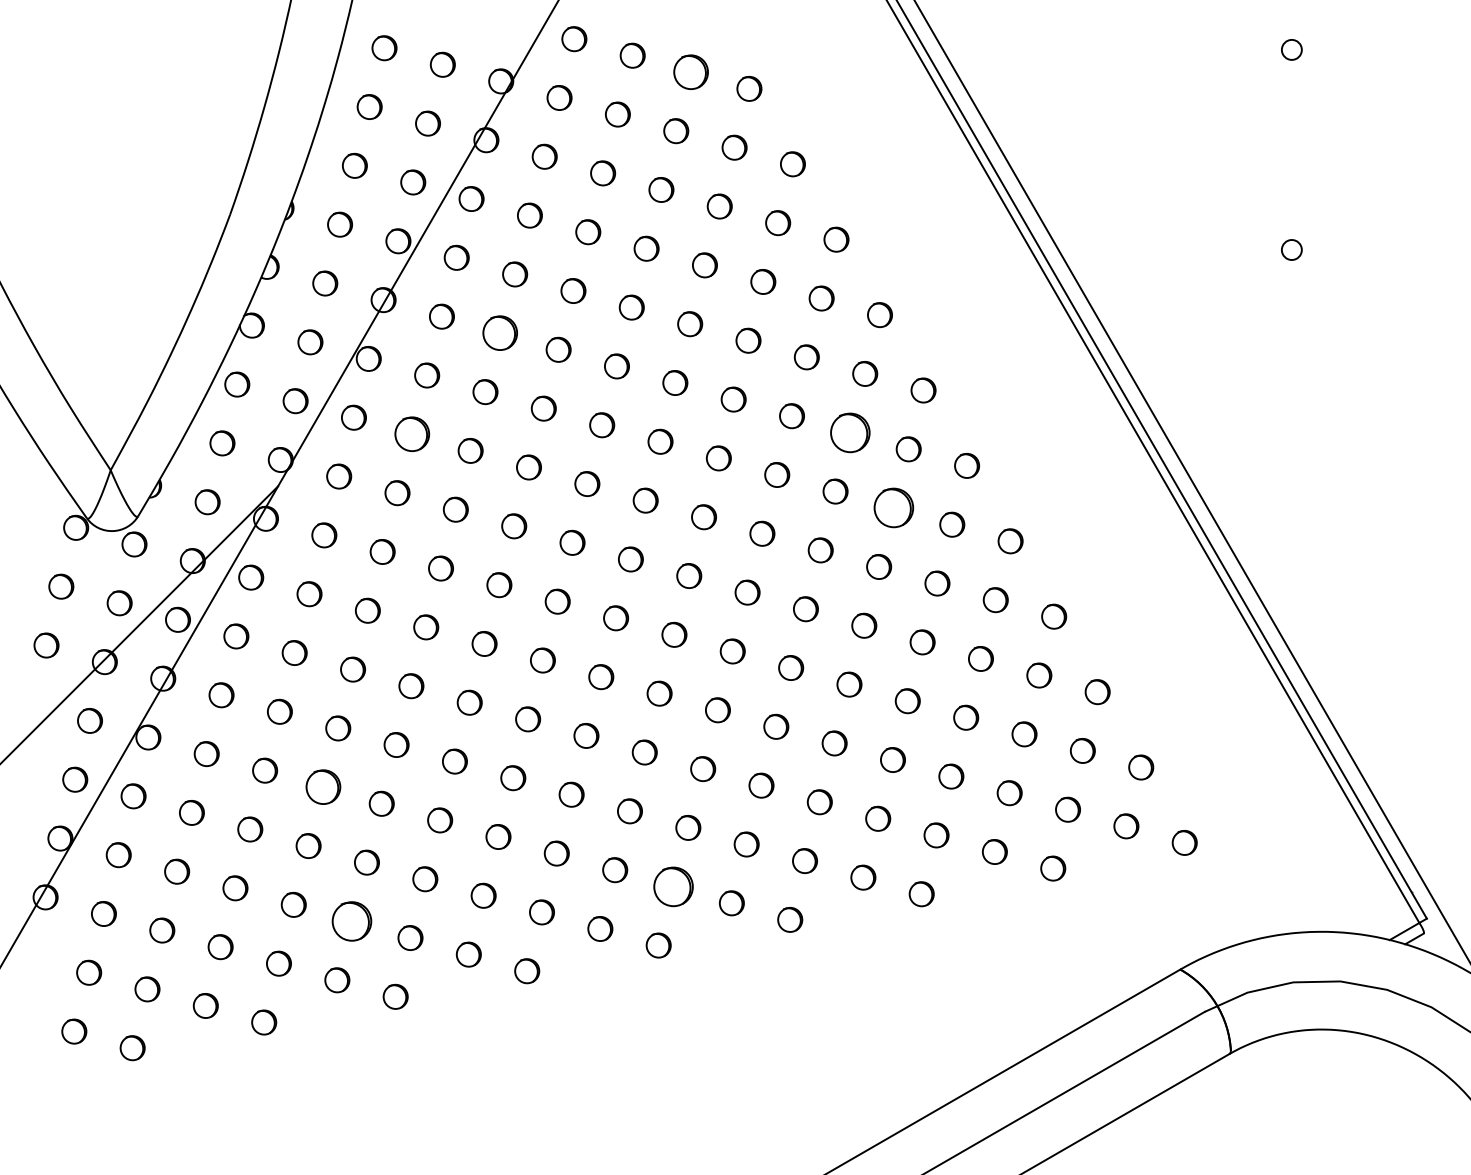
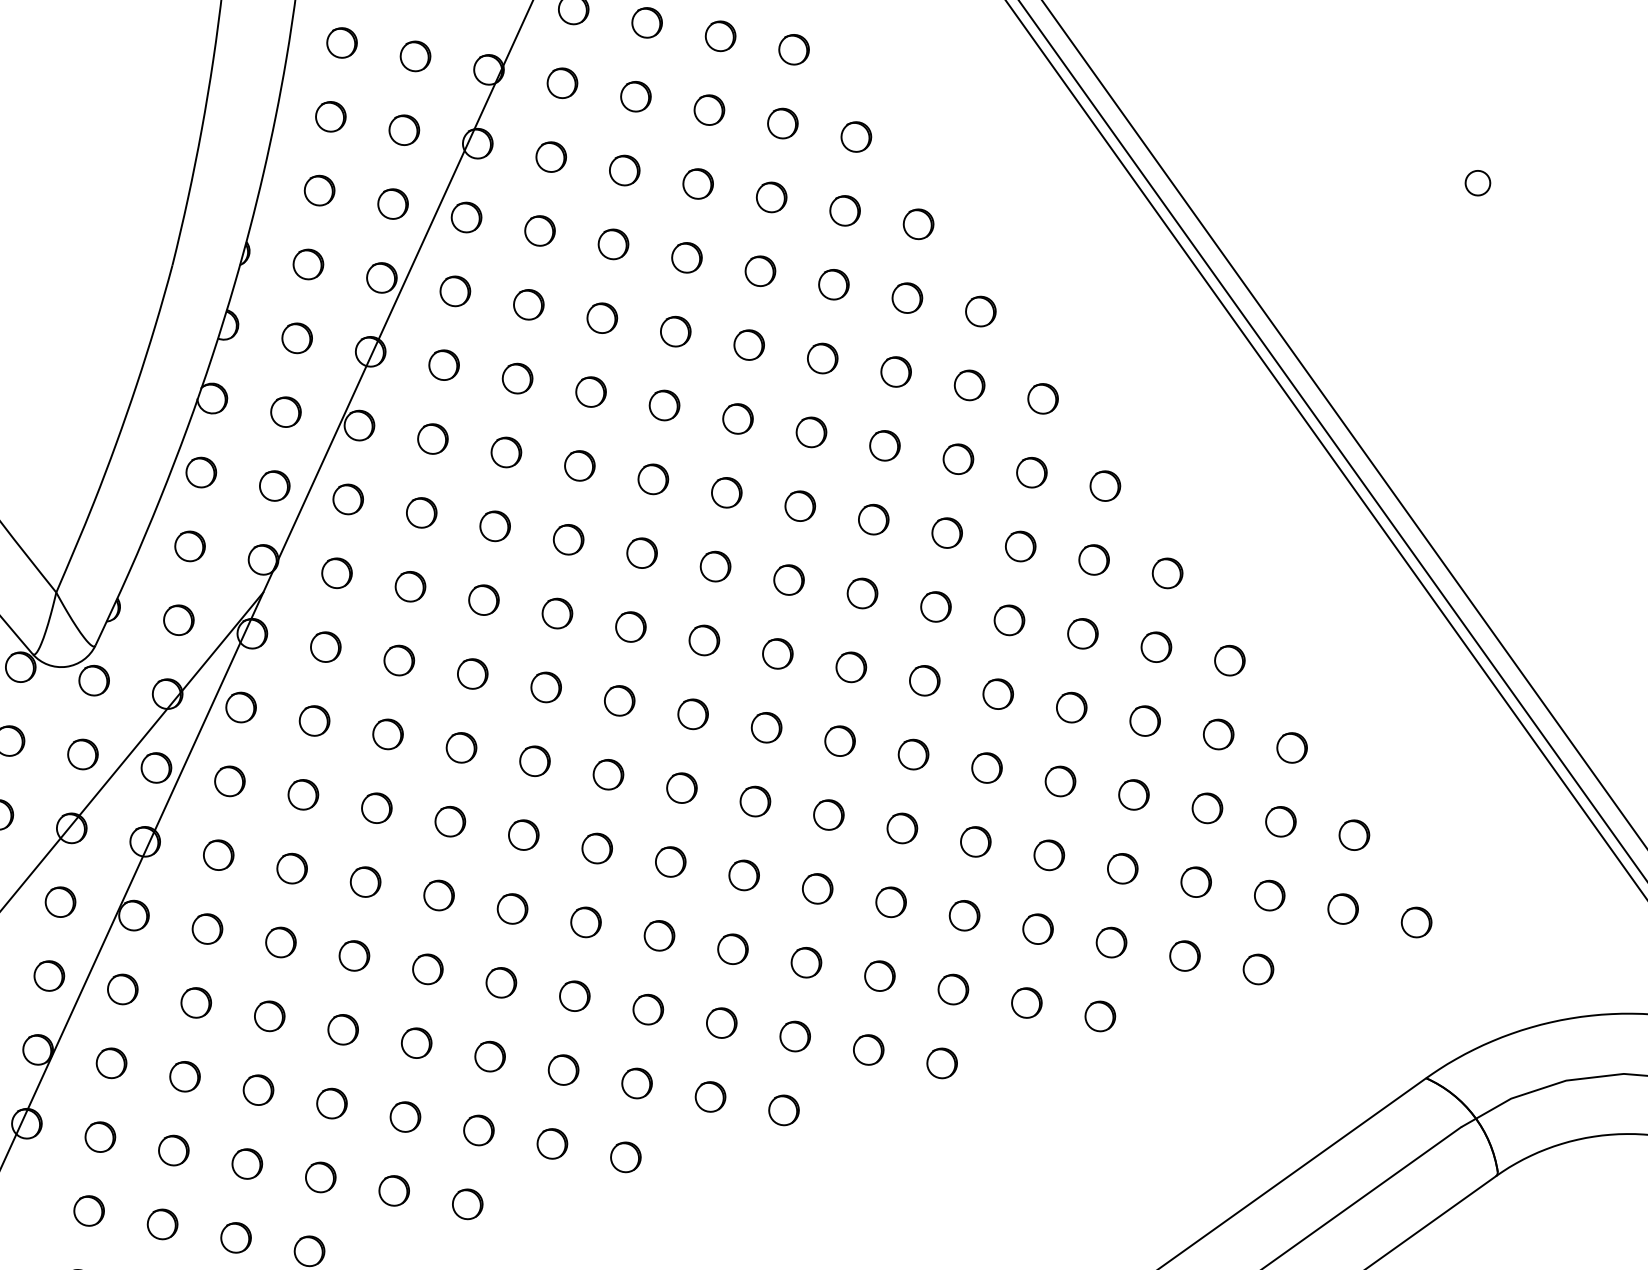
circle: (690, 72) -> (719, 36), size x0.71
part: (500, 333) -> (517, 378), size x0.71
part: (850, 432) -> (958, 458), size x0.62
part: (412, 434) -> (421, 513), size x0.71
circle: (893, 508) -> (1020, 547), size x0.62
part: (323, 787) -> (354, 956), size x0.71
circle: (673, 886) -> (795, 1036), size x0.62
part: (352, 921) -> (405, 1117), size x0.62

